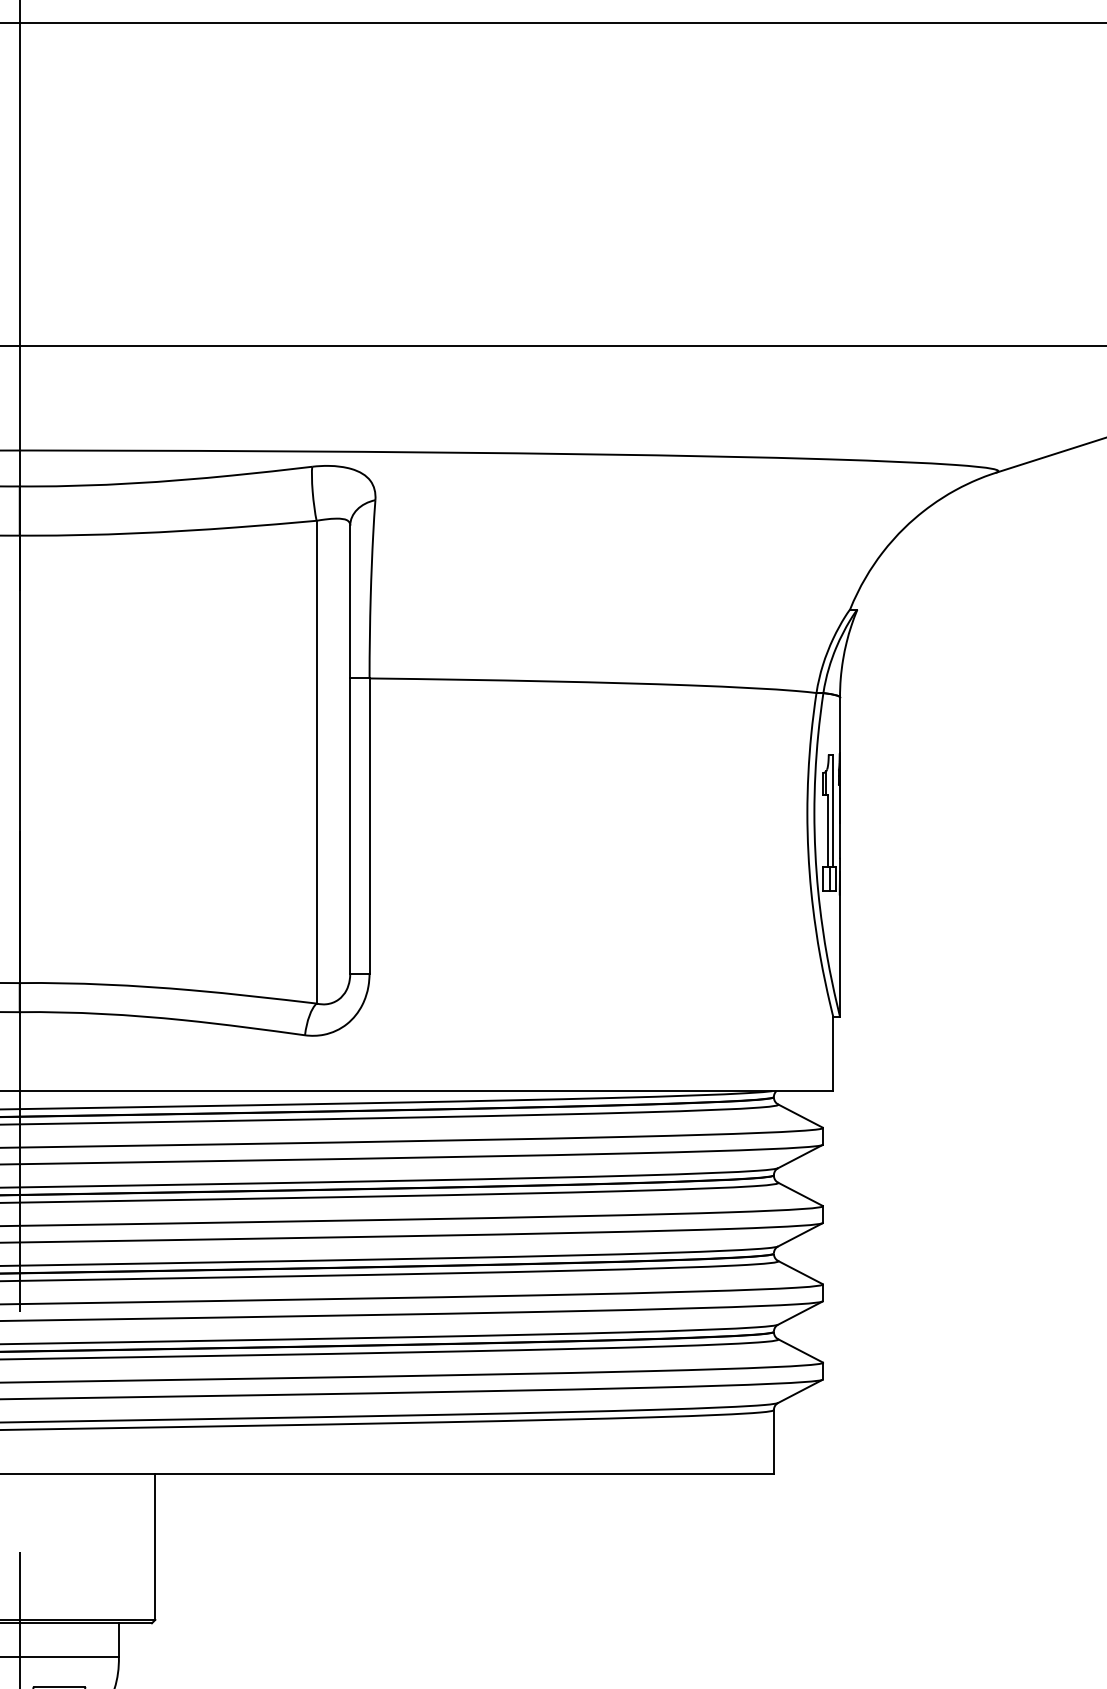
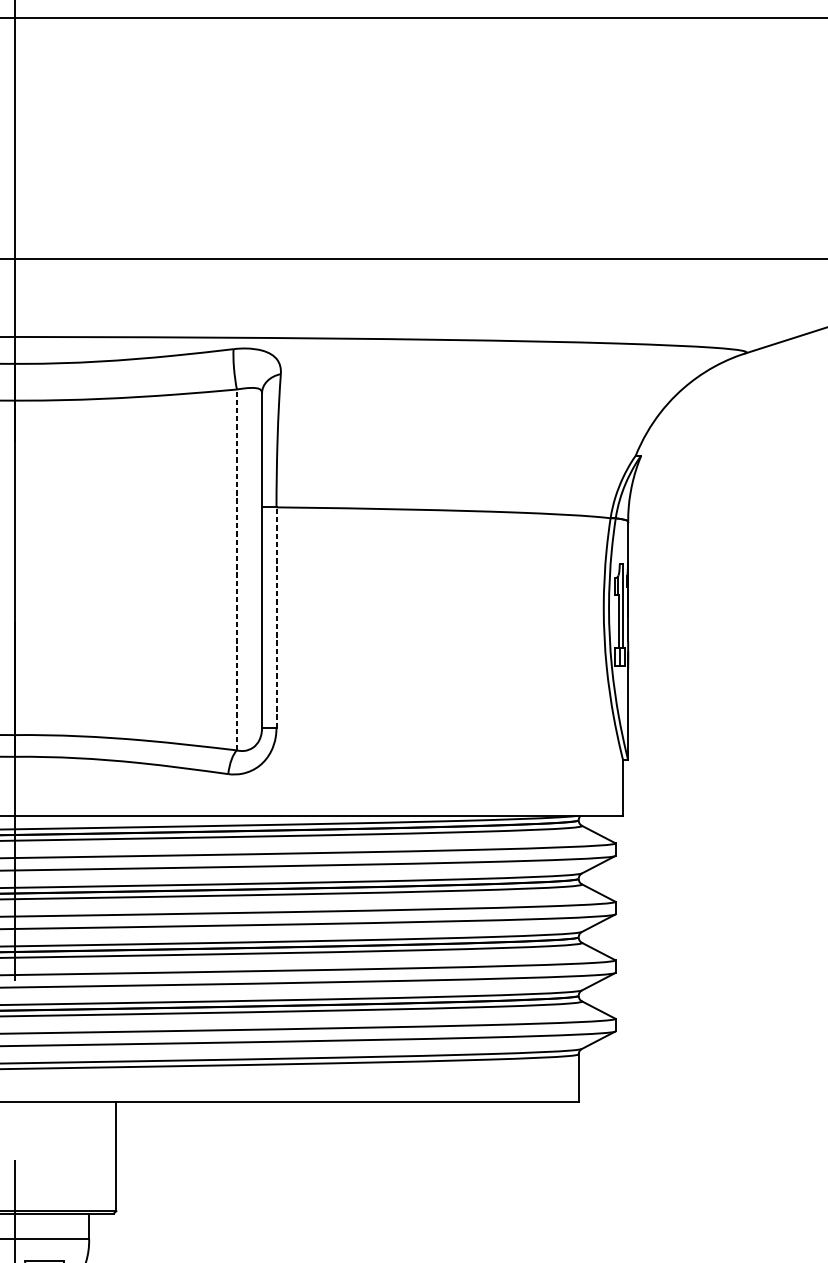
line: (316, 761) -> (236, 569), solid -> dashed
line: (369, 825) -> (276, 617), solid -> dashed

